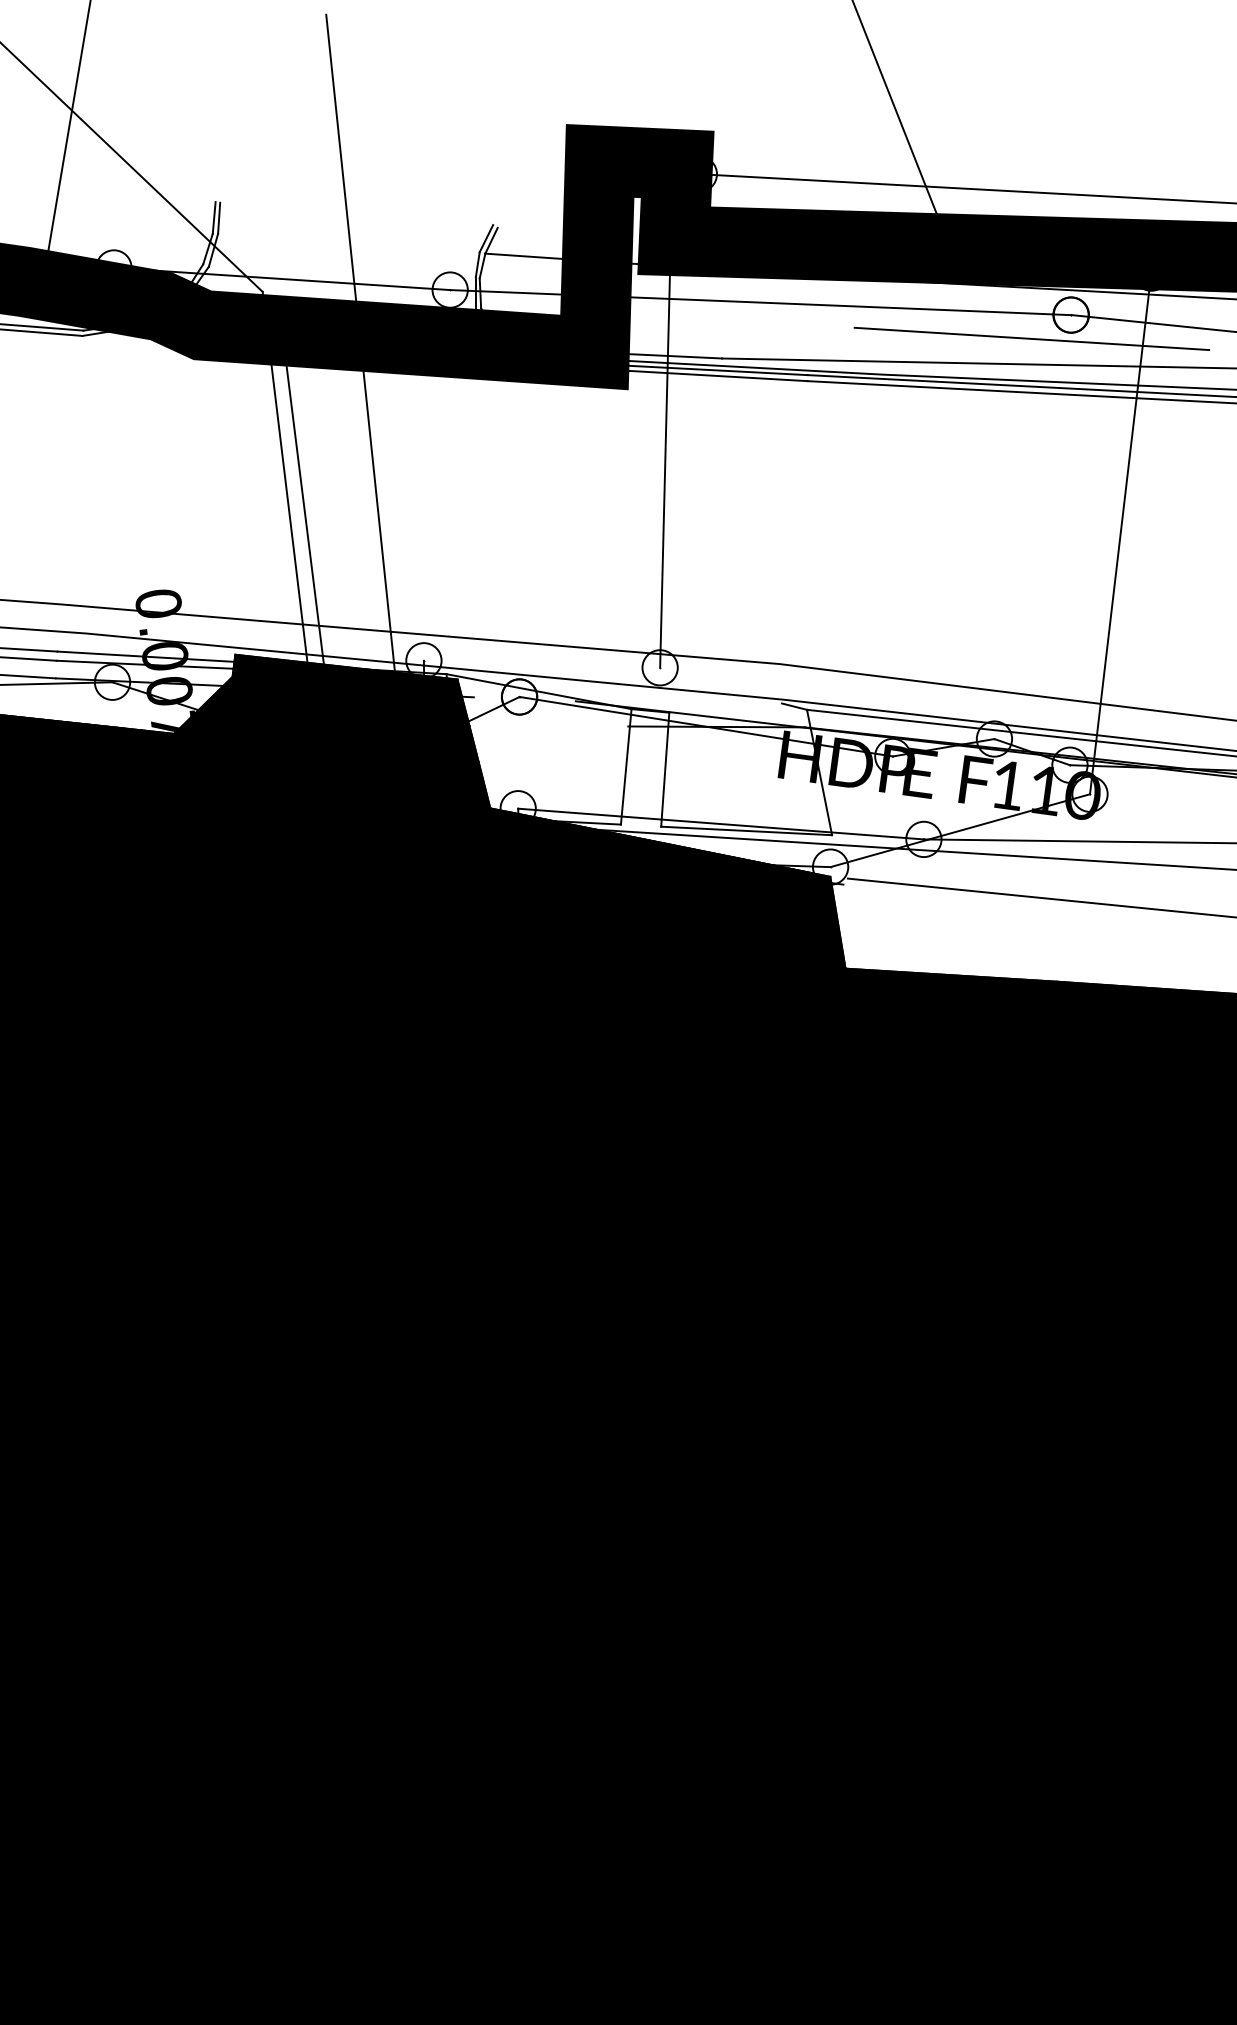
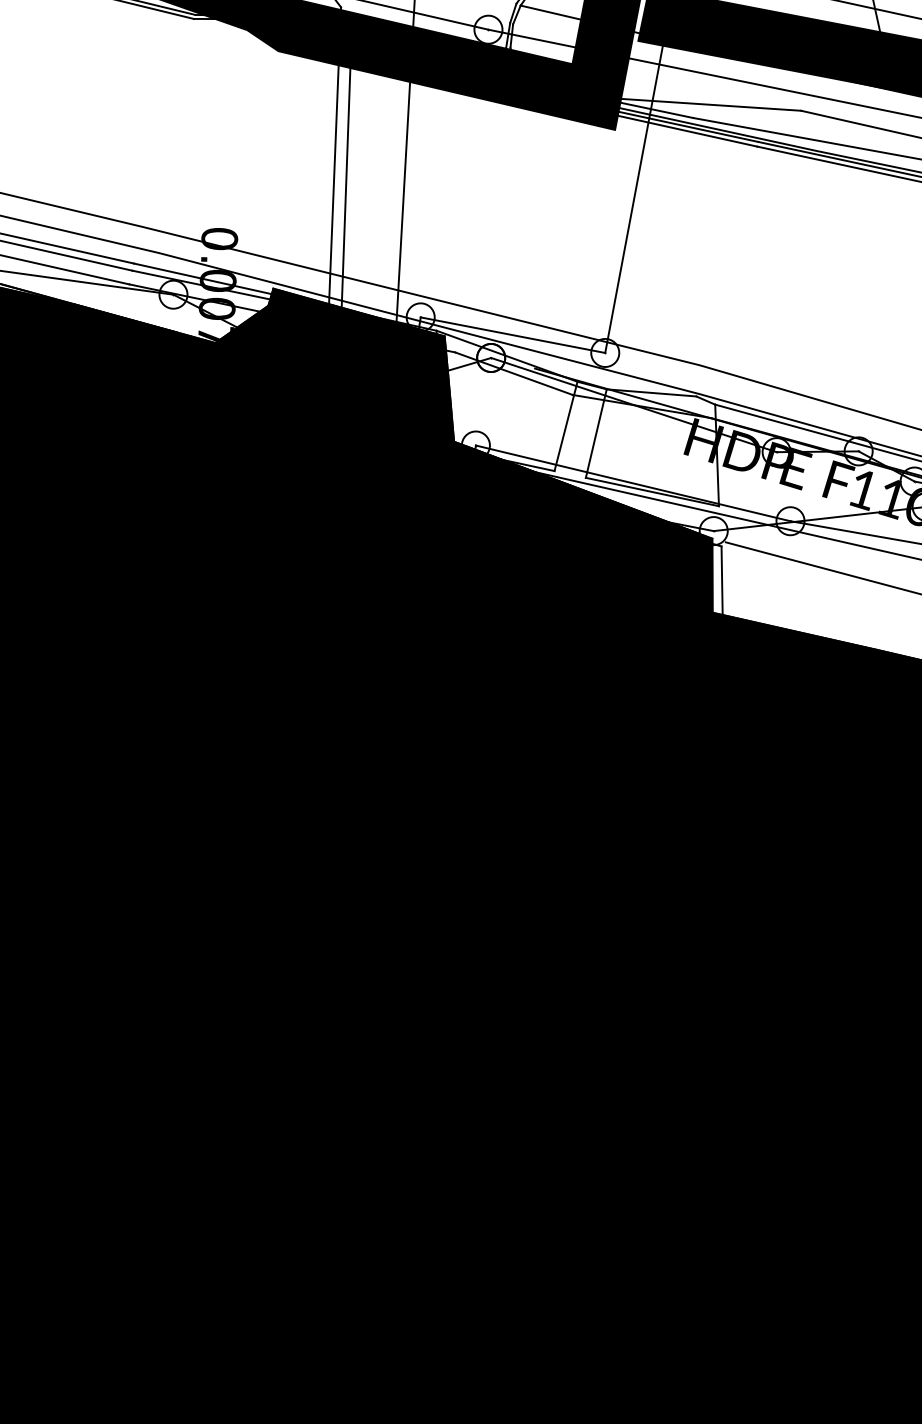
line: (724, 339) -> (697, 103), added
line: (541, 663) -> (512, 334), added
line: (725, 707) -> (651, 392), added
line: (550, 711) -> (513, 373), added
line: (850, 927) -> (721, 581), added

